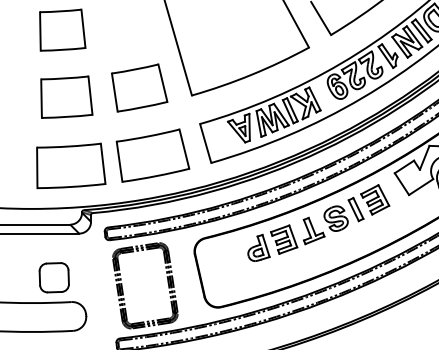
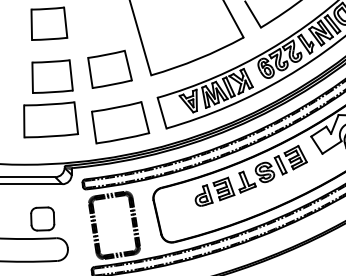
part: (70, 165) -> (50, 119), moved

